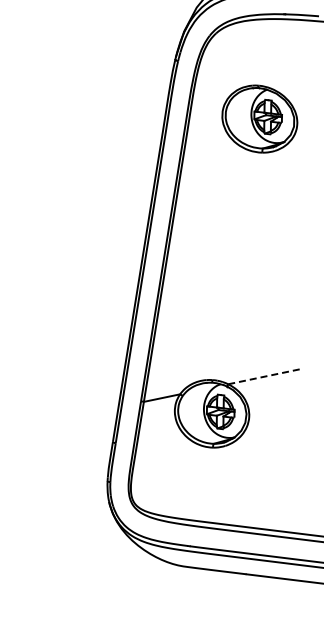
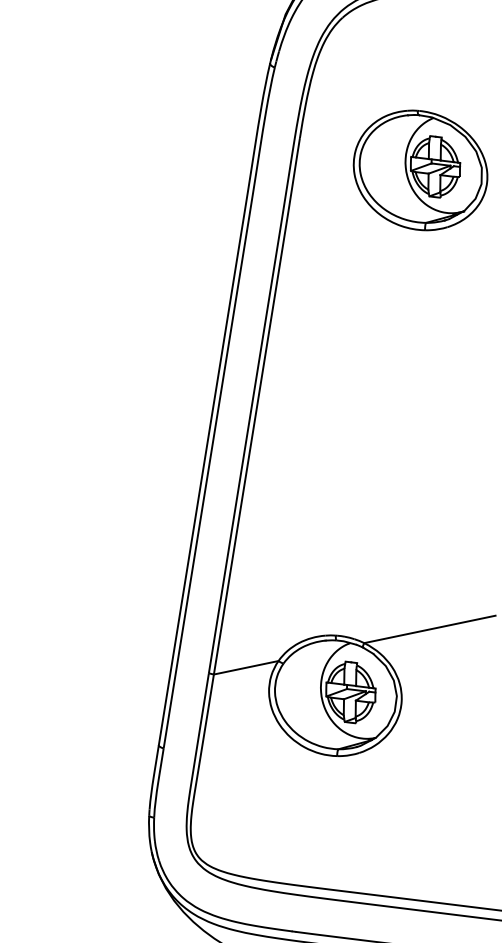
line: (265, 376) -> (430, 629), dashed -> solid

